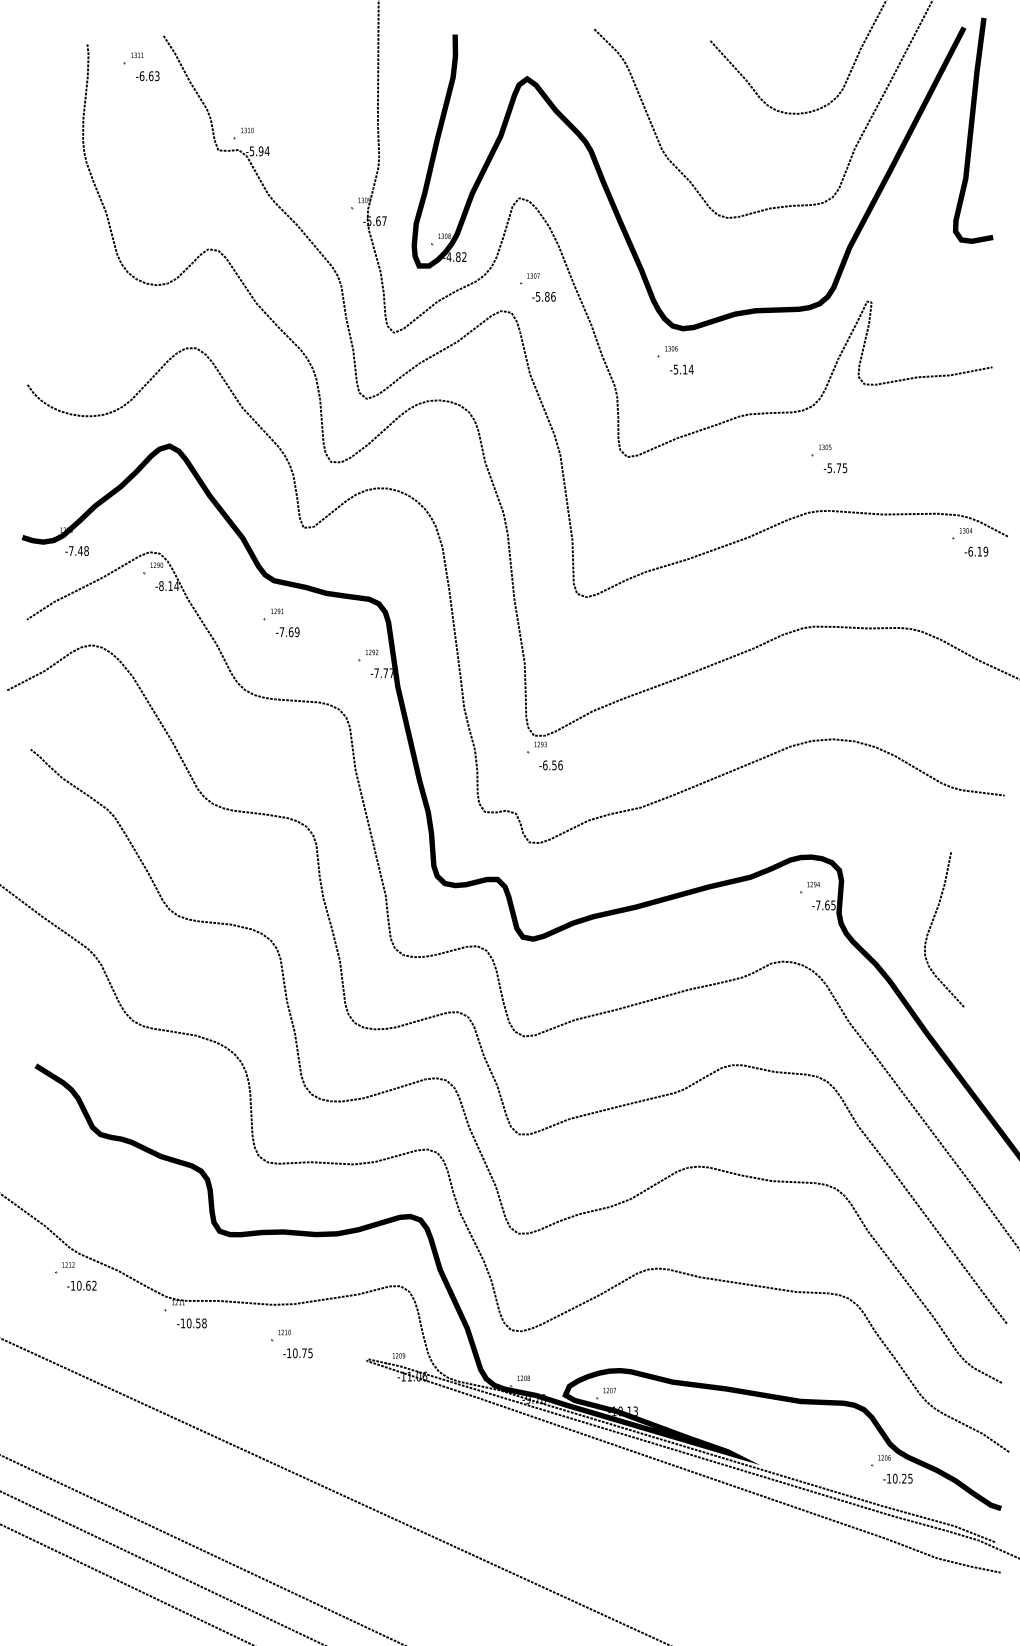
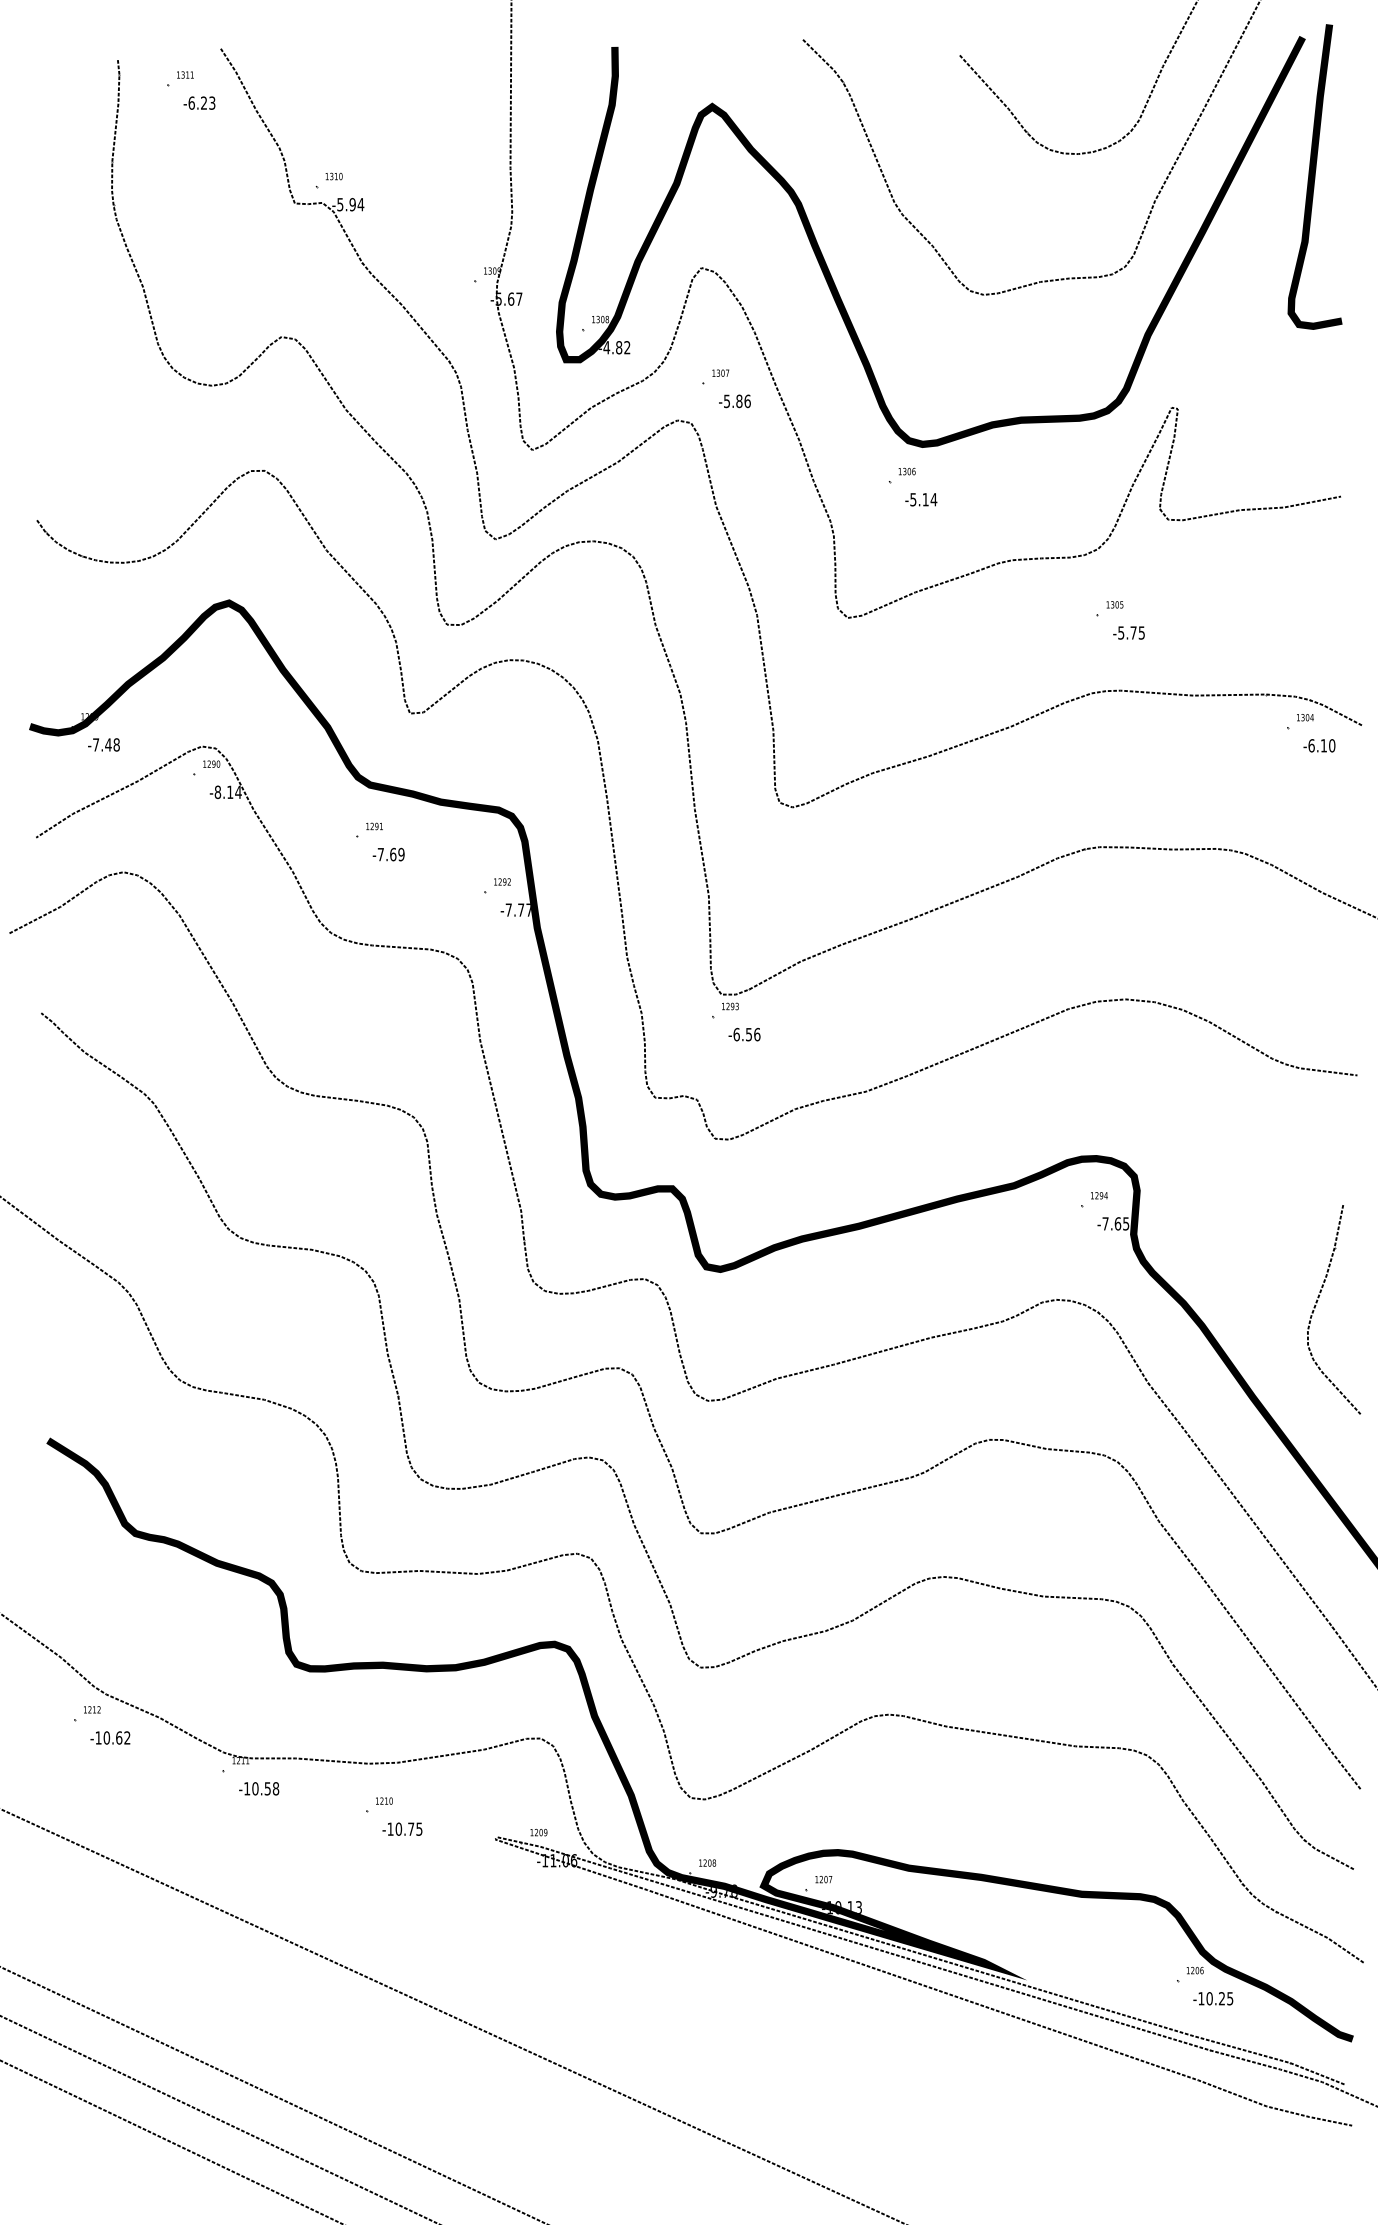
text: (151, 75) -> (204, 102), -6.63 -> -6.23
text: (986, 551) -> (1332, 745), -6.19 -> -6.10
curve: (932, 925) -> (1317, 1303), moved

